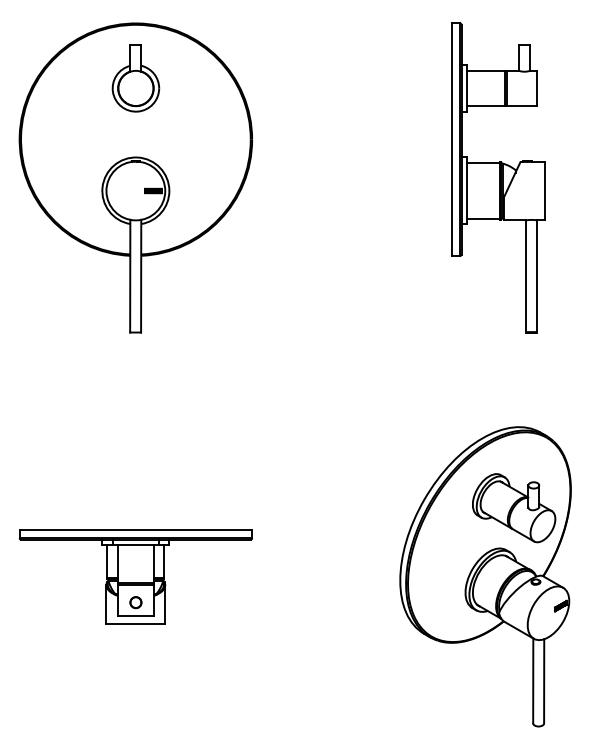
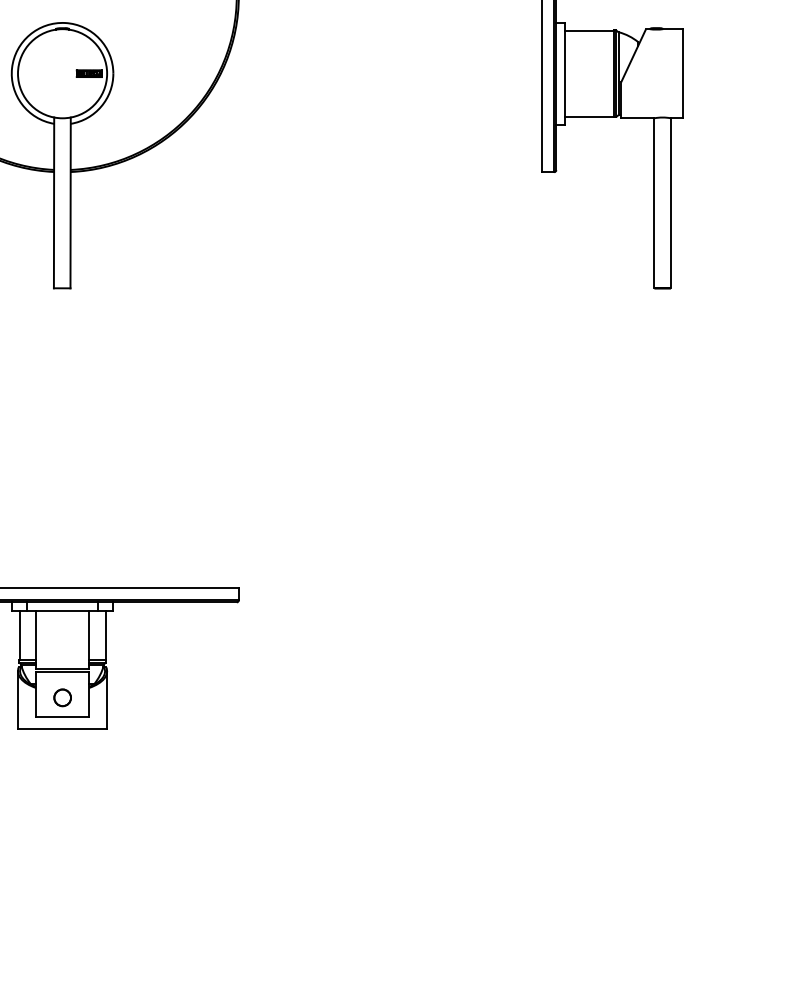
part: (485, 576) -> (592, 658), removed

